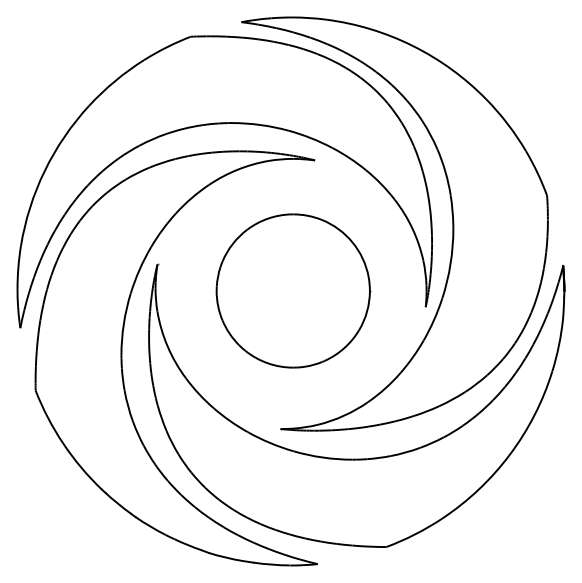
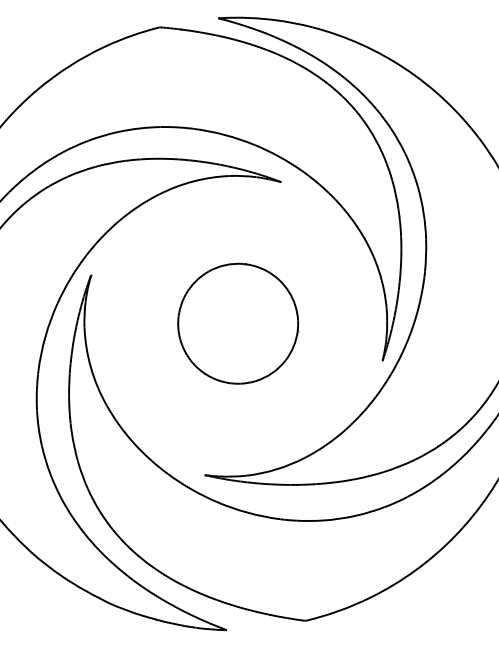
part: (293, 290) -> (238, 323), size x0.7

